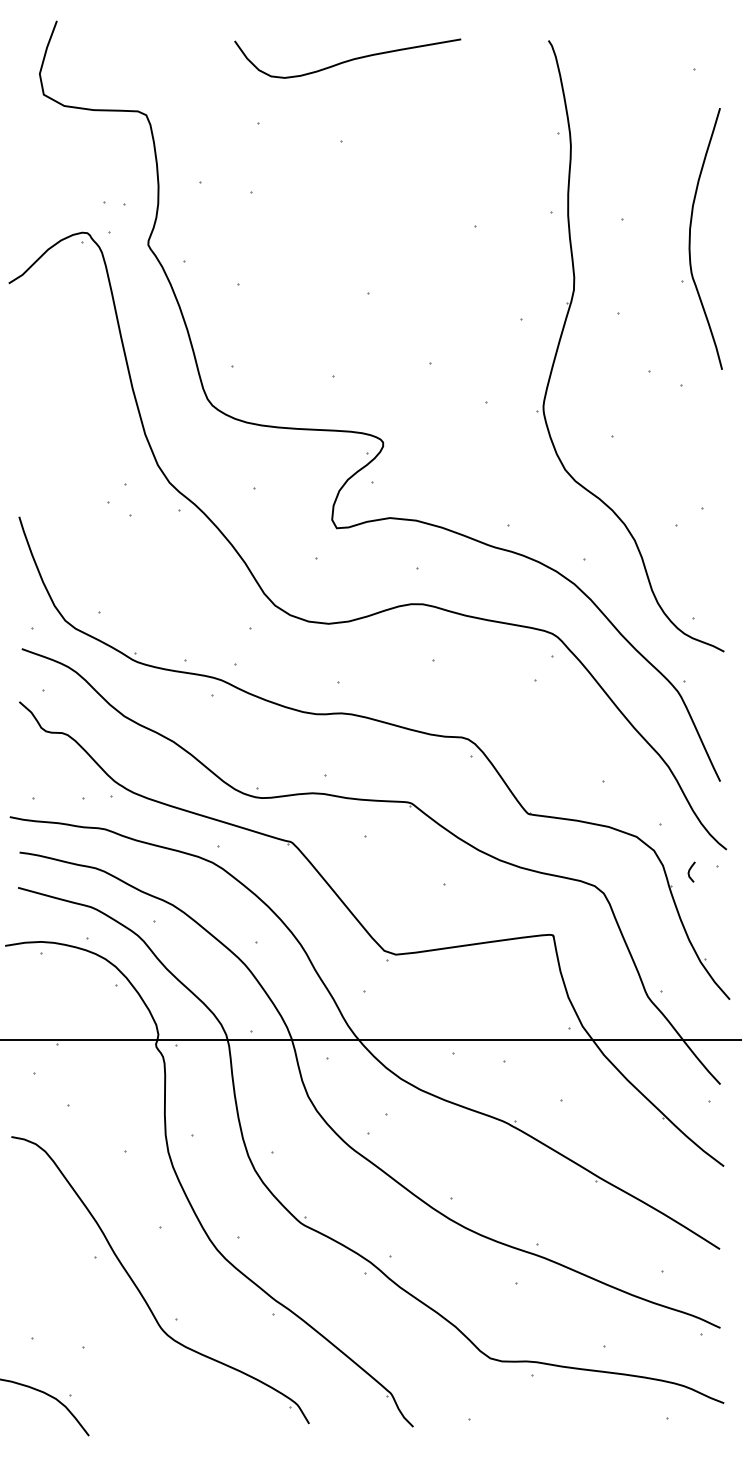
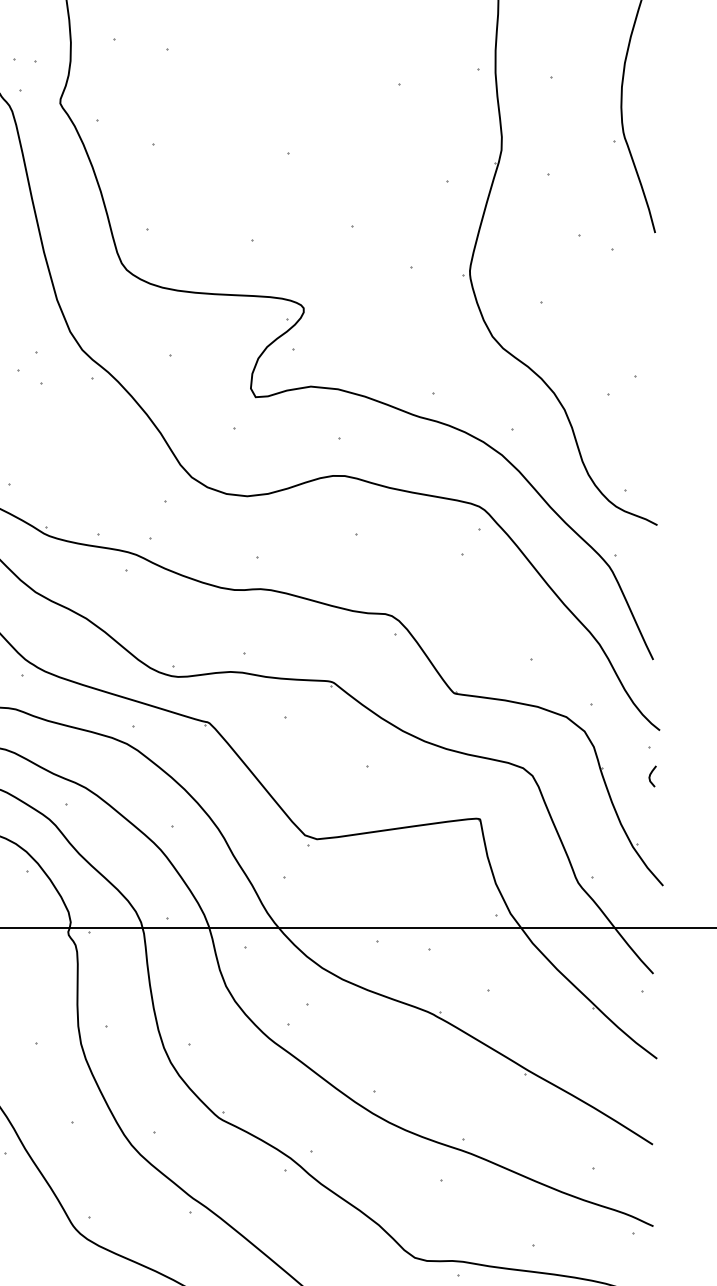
curve: (690, 870) -> (651, 774), moved

